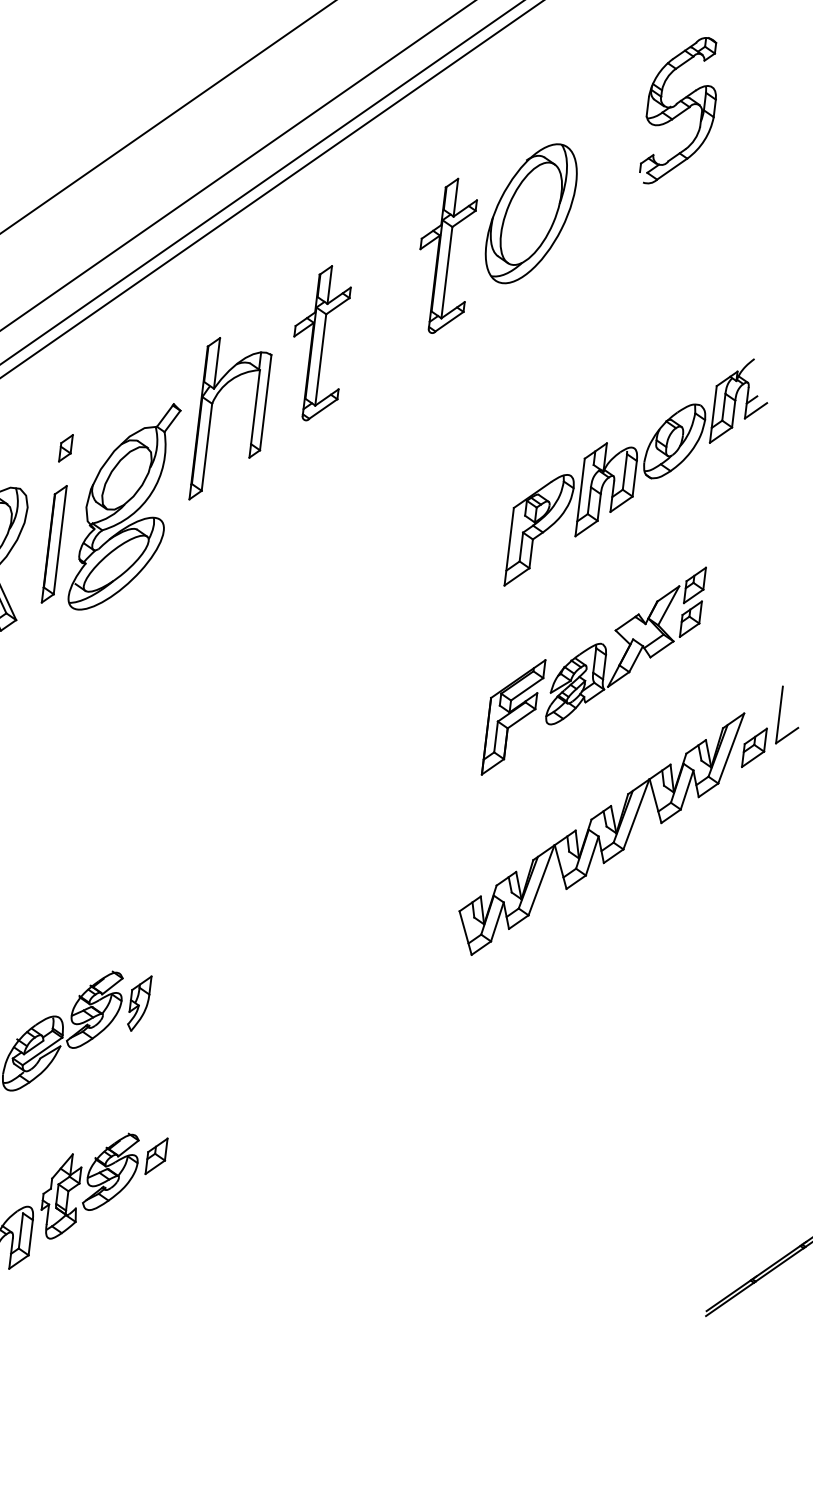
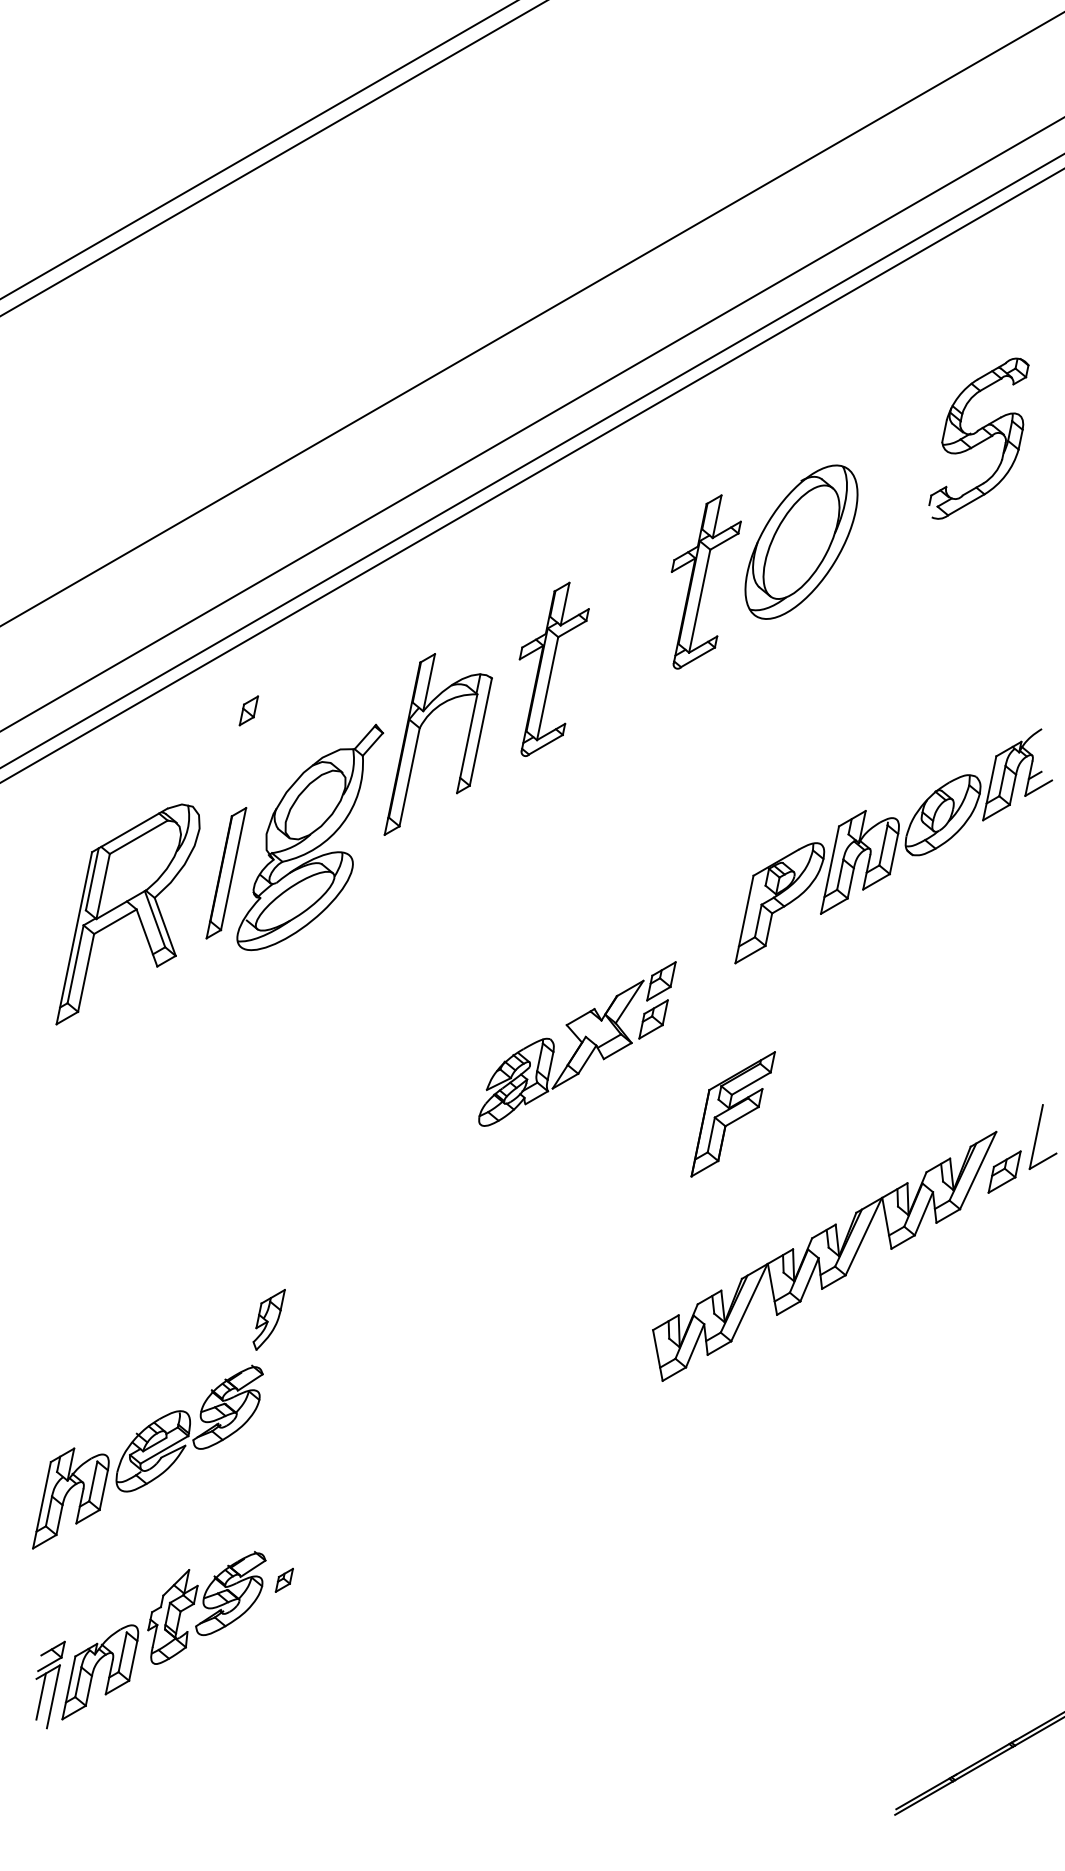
part: (65, 447) -> (248, 710), moved
part: (626, 645) -> (577, 1043), moved
part: (139, 1003) -> (268, 1319), moved
part: (156, 1156) -> (284, 1580), size x0.6

